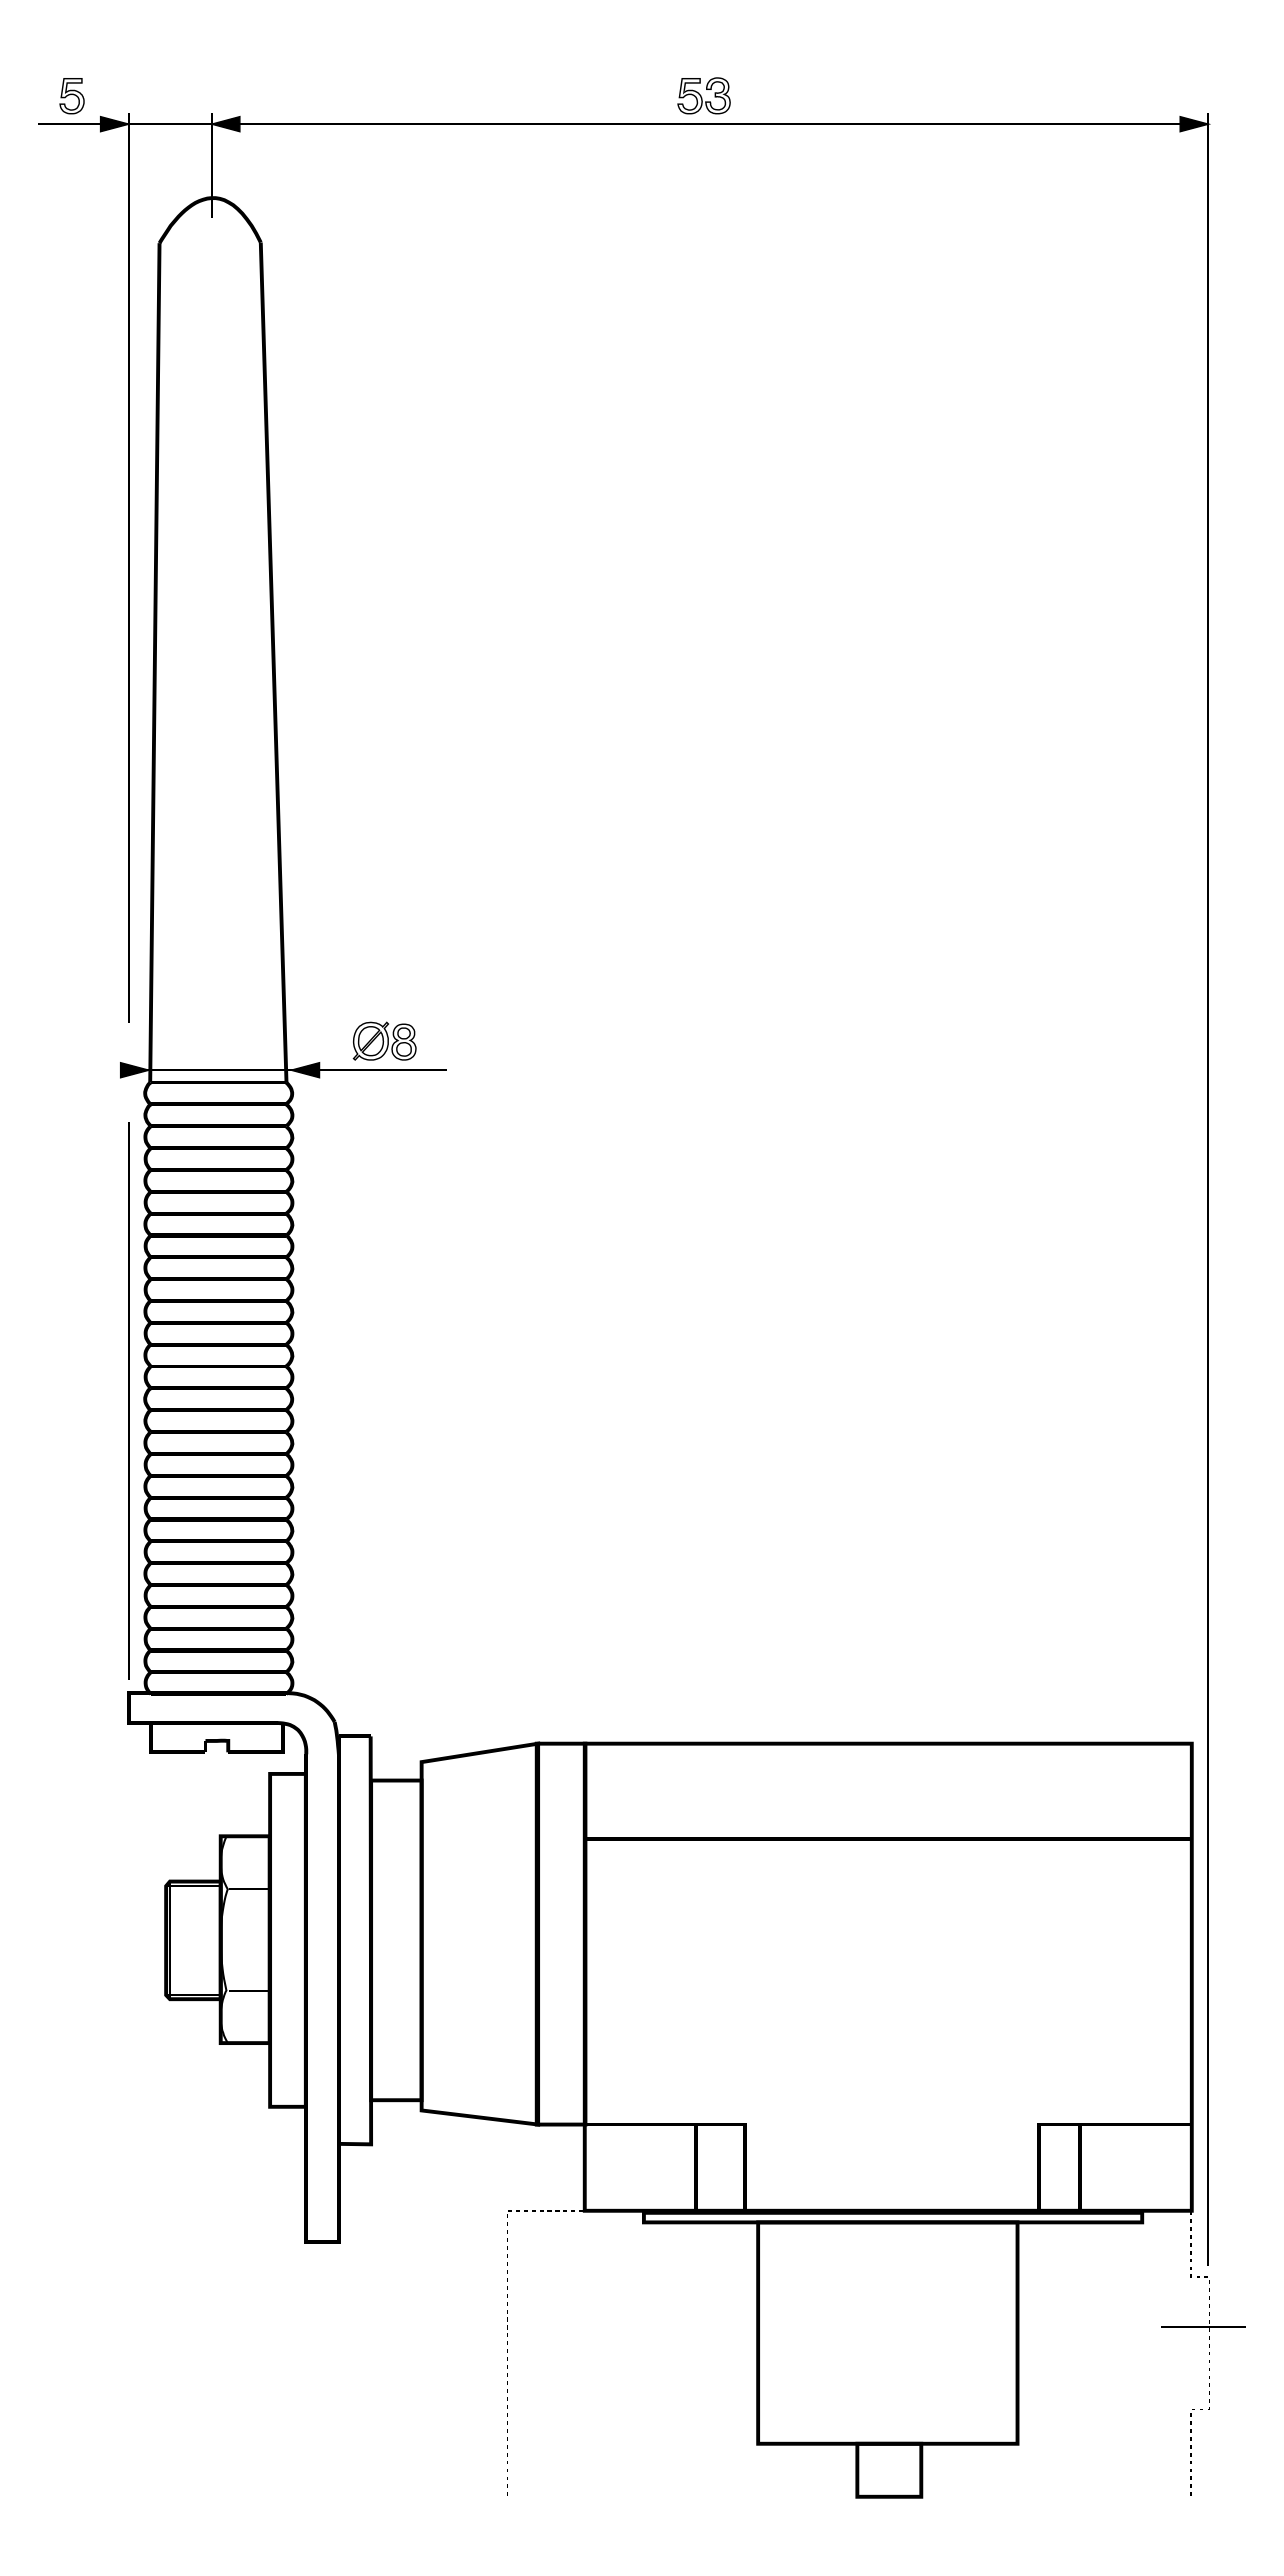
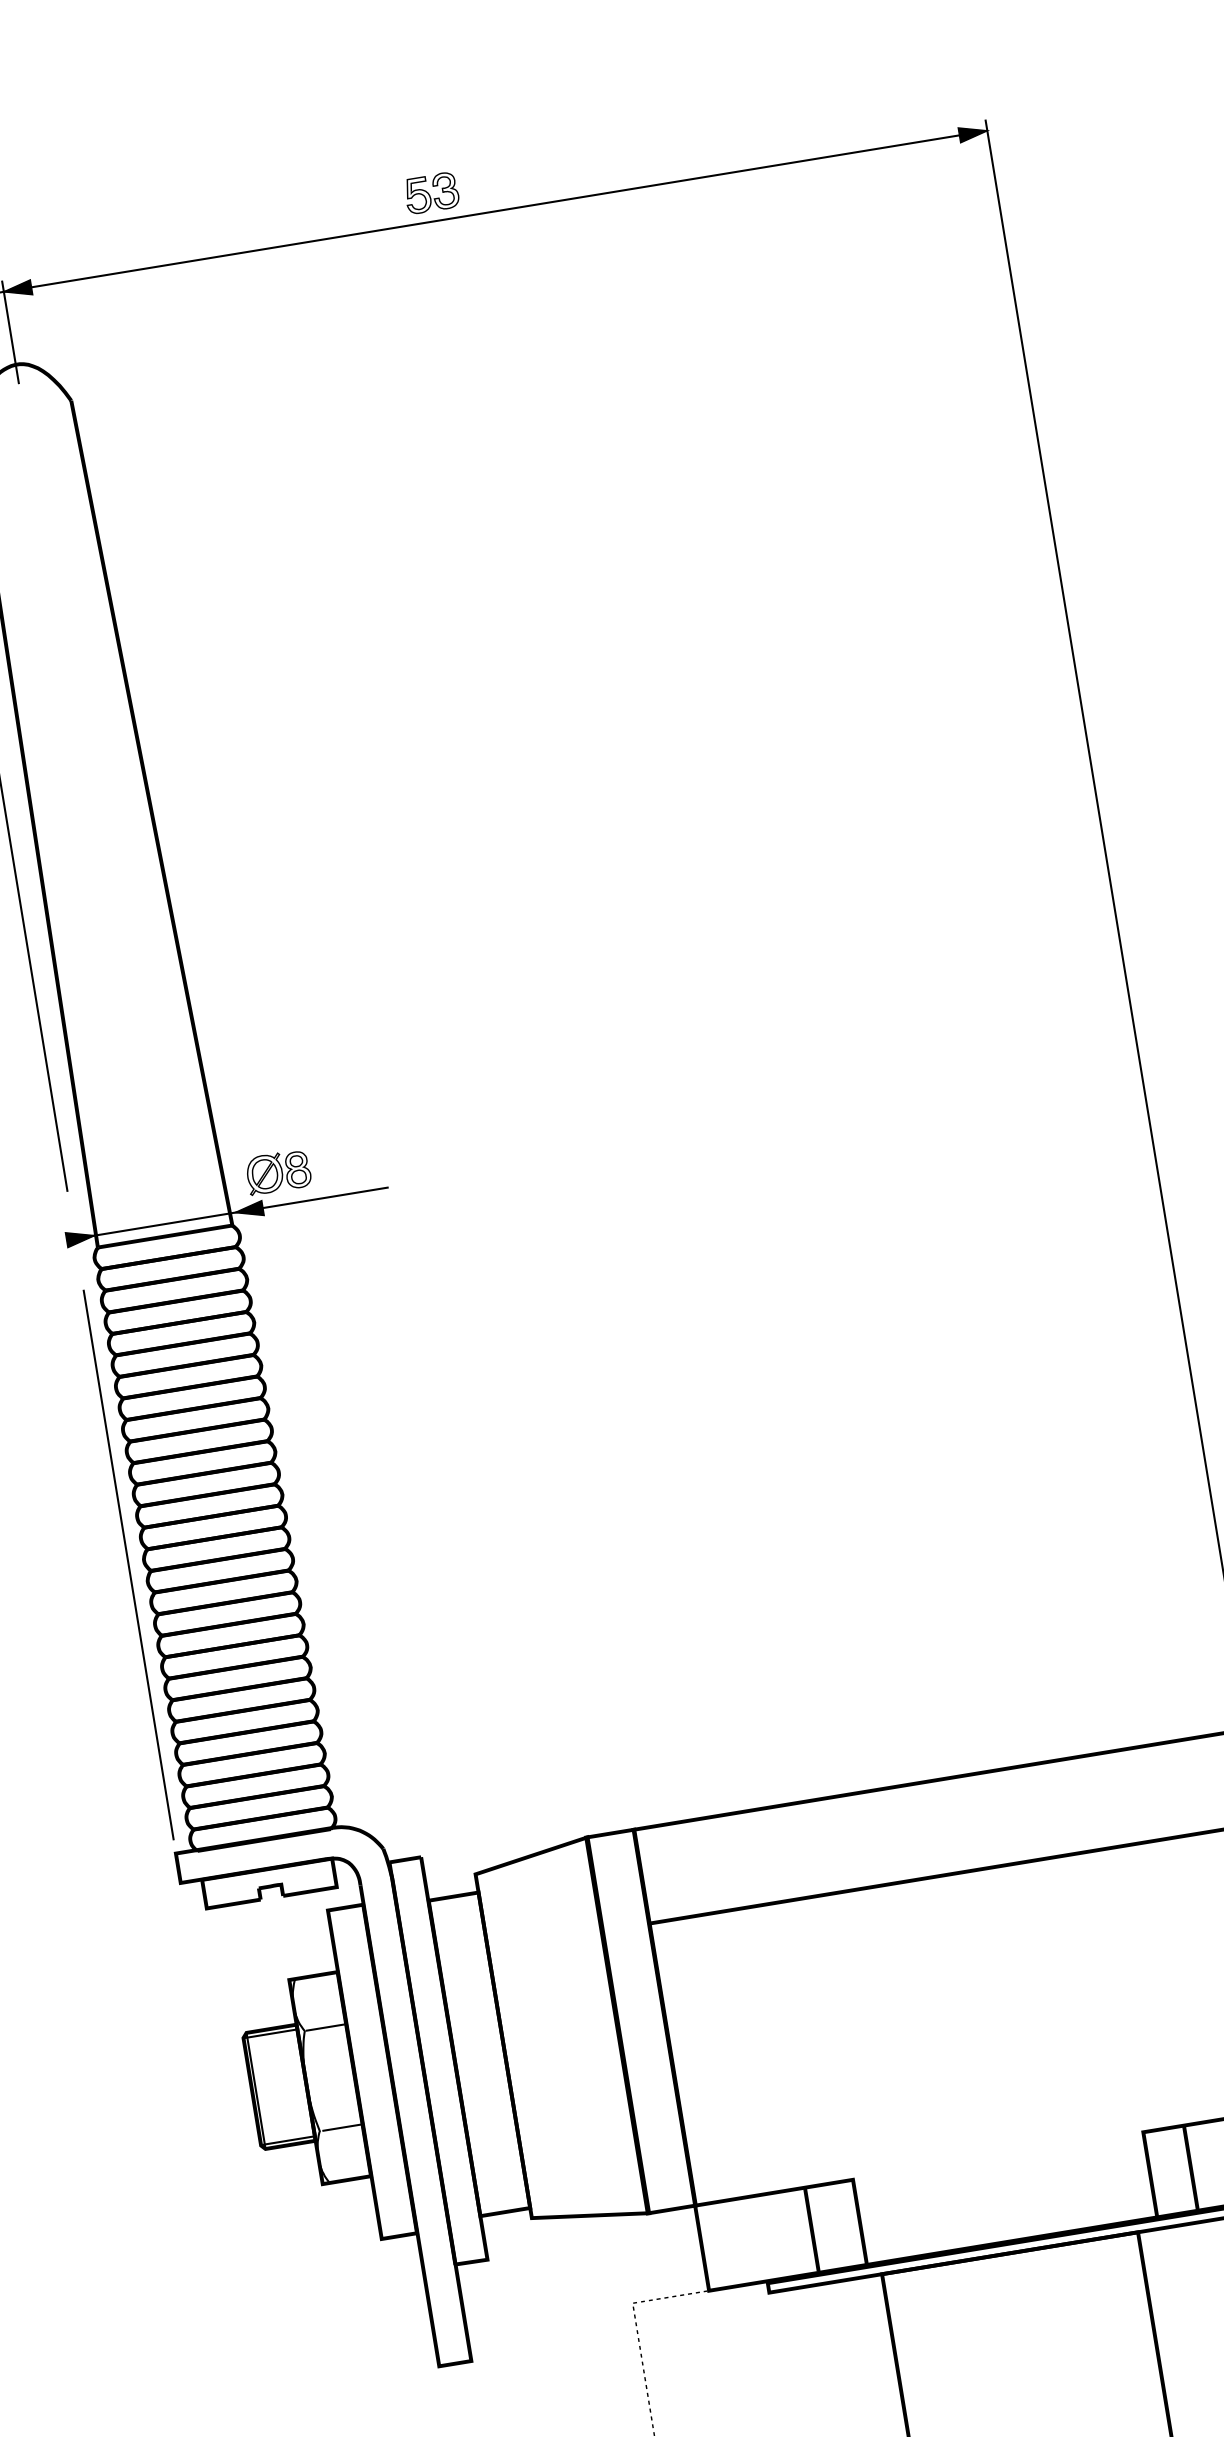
part: (703, 95) -> (431, 192), moved
part: (384, 1040) -> (278, 1171), moved

